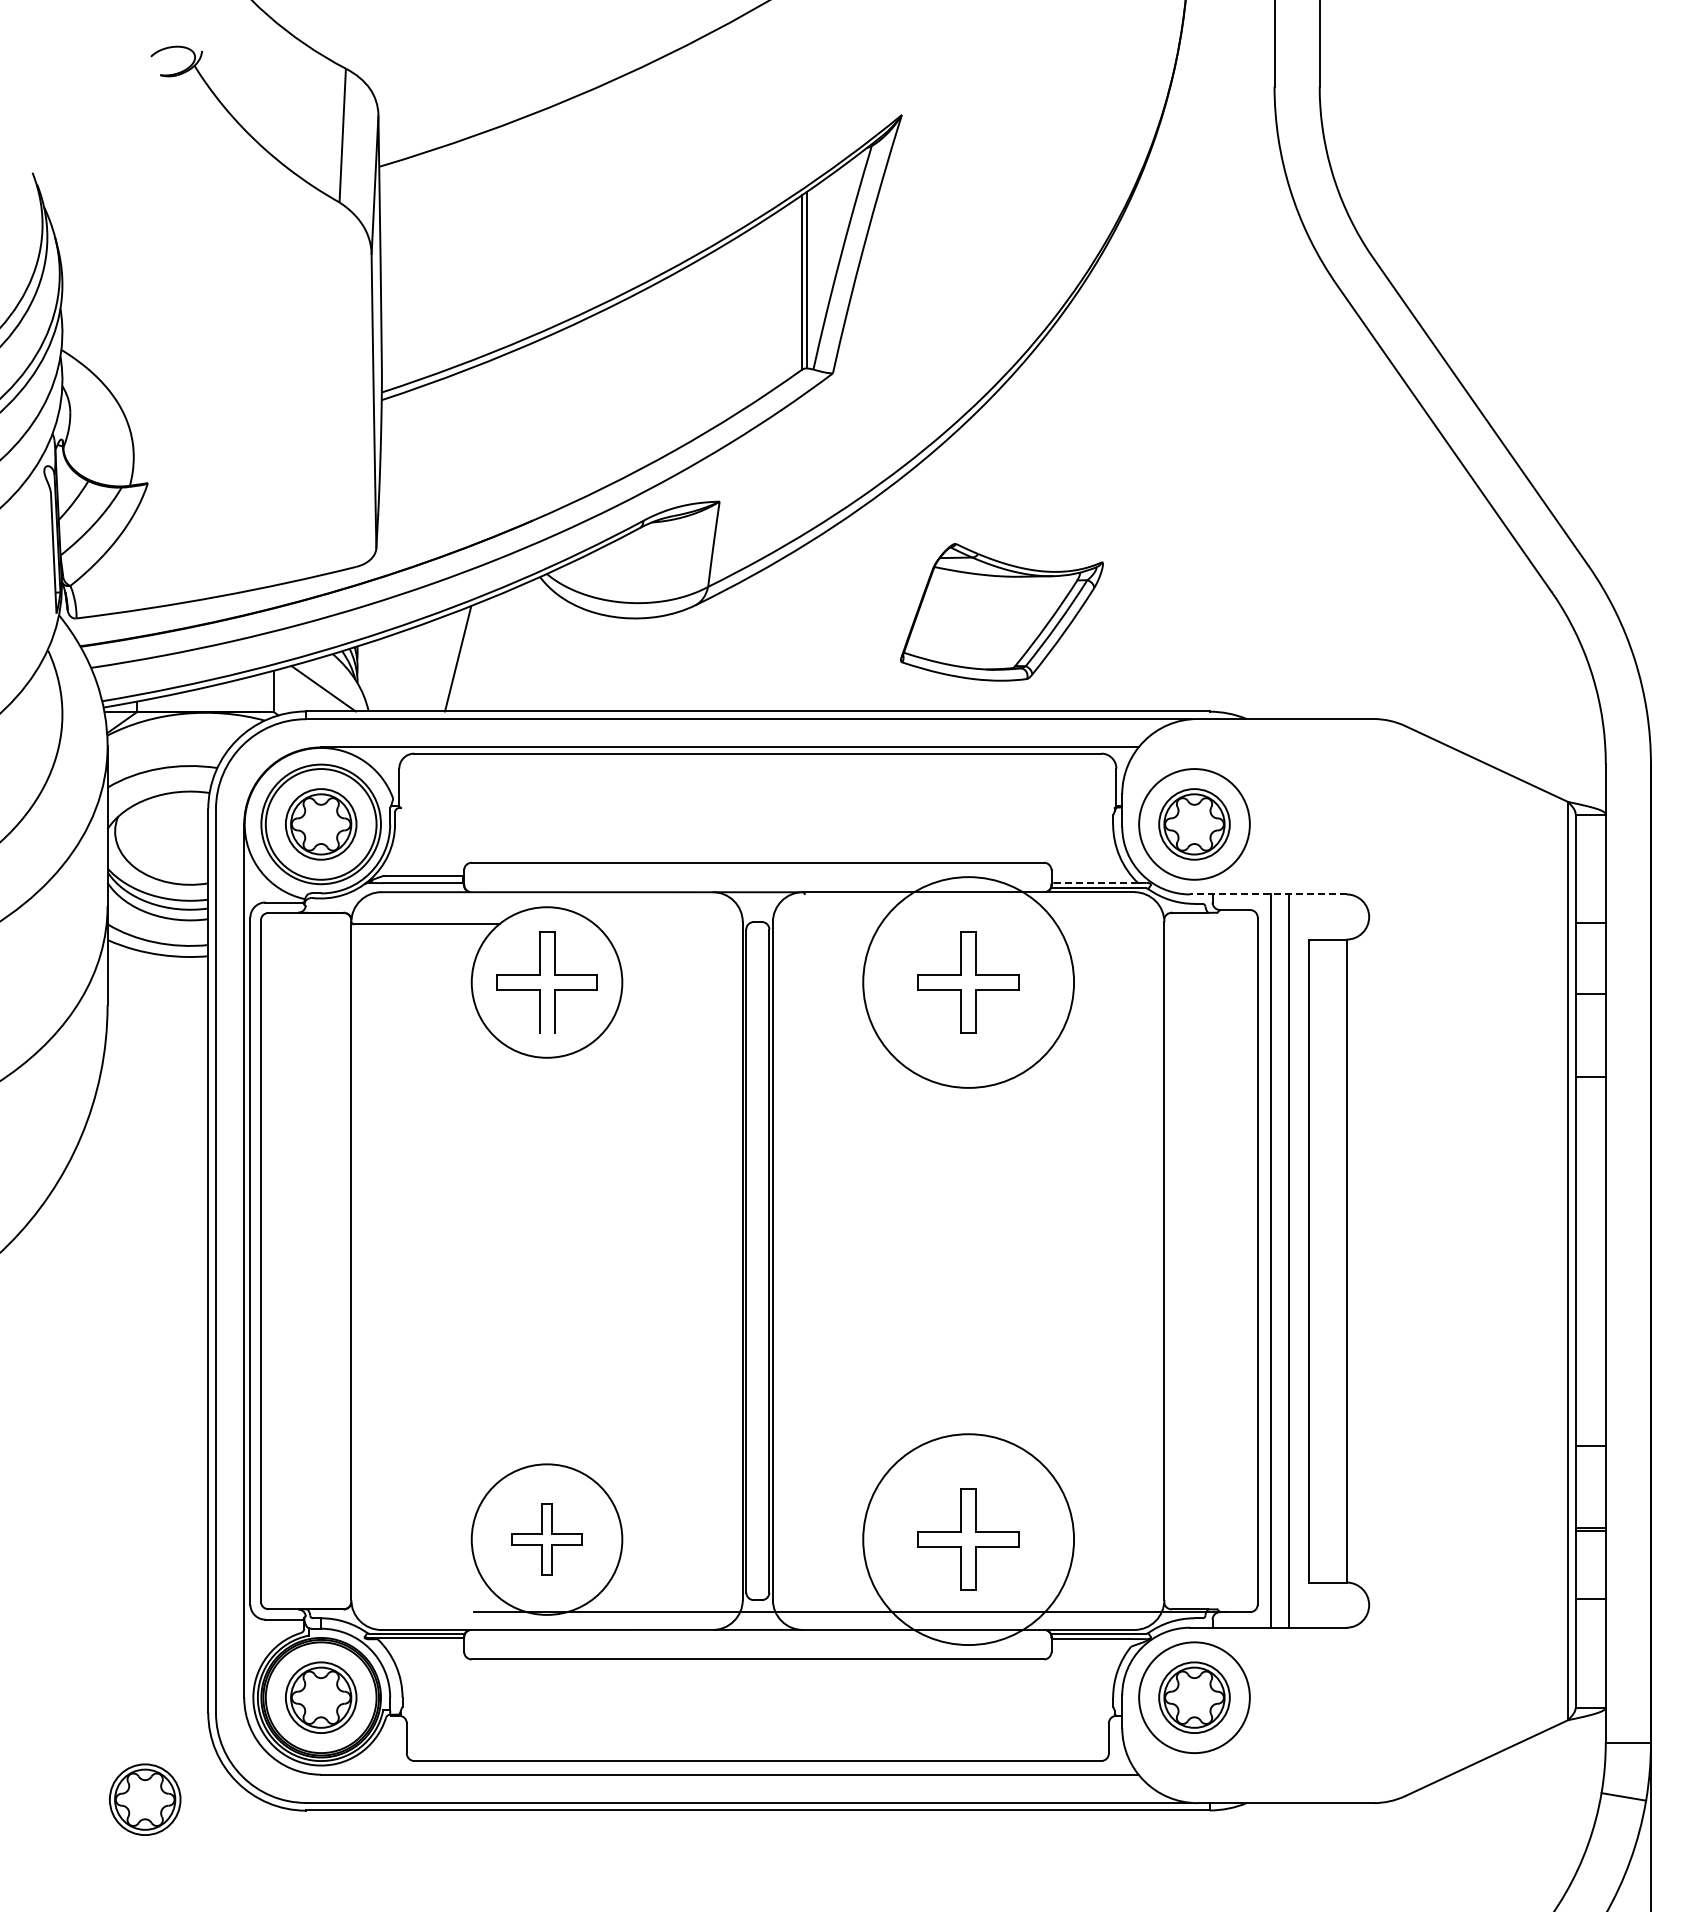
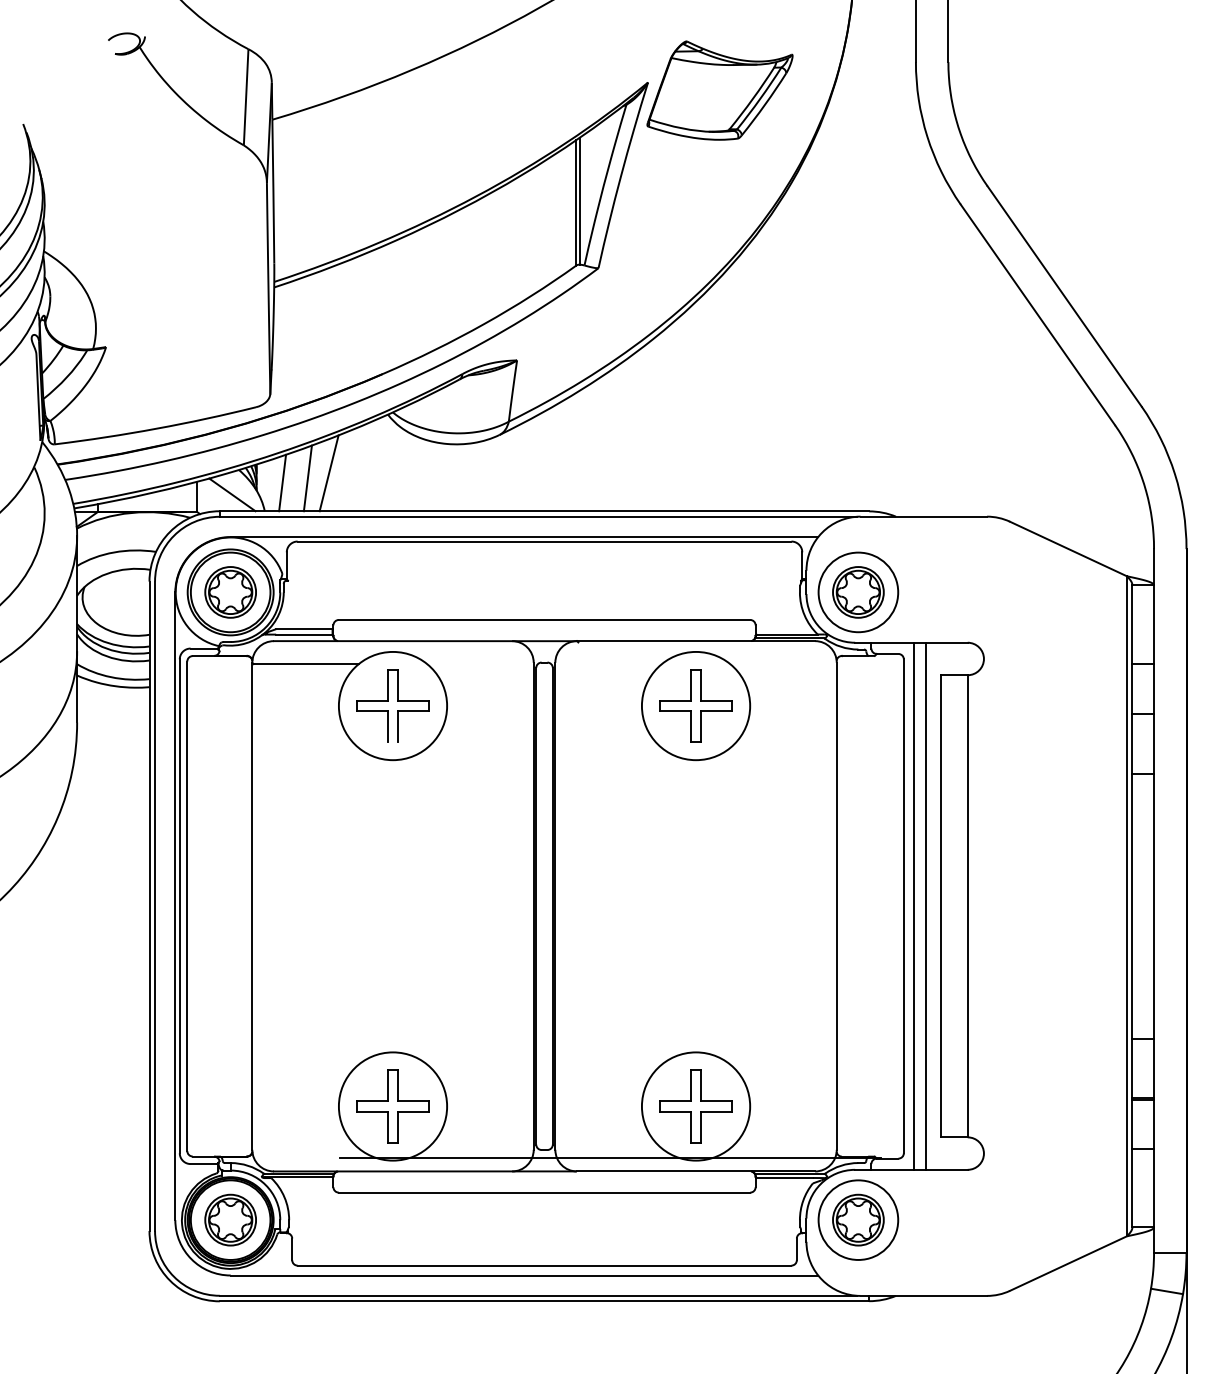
part: (1001, 612) -> (719, 90), moved
line: (428, 665) -> (307, 478), added
line: (393, 672) -> (282, 483), added
line: (1095, 882) -> (787, 634), dashed -> solid
line: (1267, 894) -> (910, 642), dashed -> solid
circle: (968, 982) -> (695, 706), size x0.71
part: (546, 1539) -> (392, 1106), size x1.43
circle: (968, 1539) -> (695, 1106), size x0.71
part: (145, 1799) -> (104, 1293), removed

